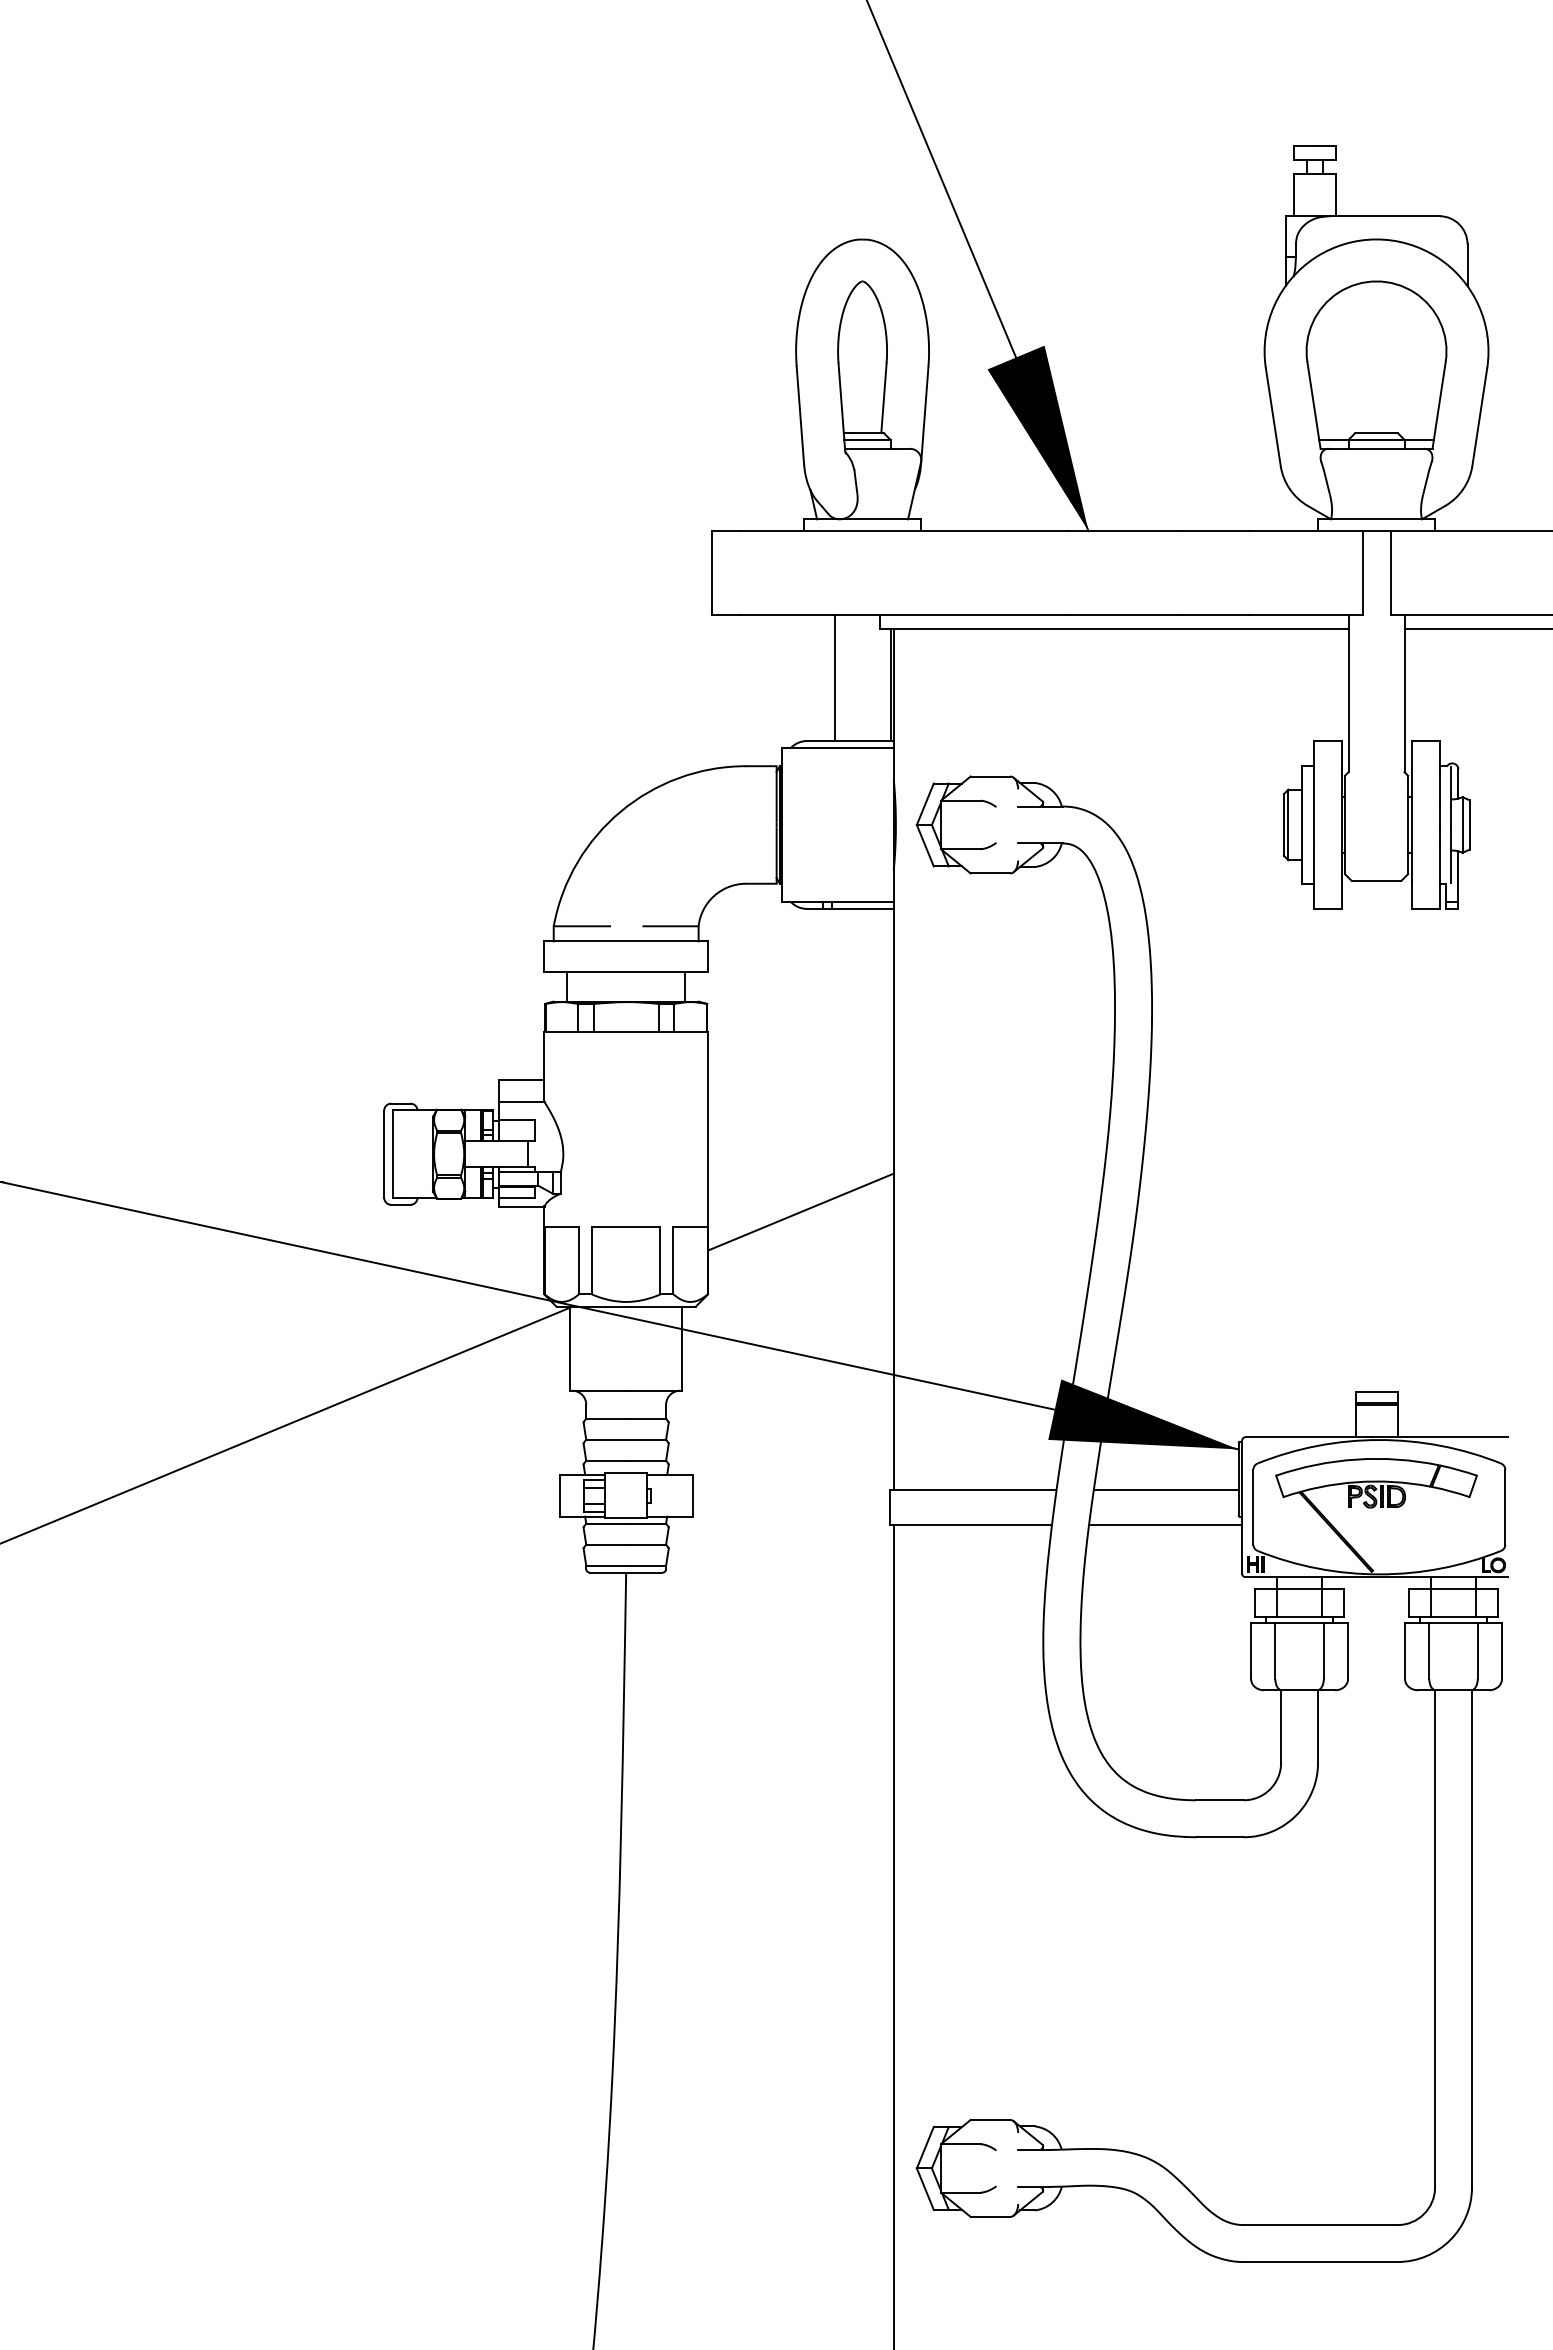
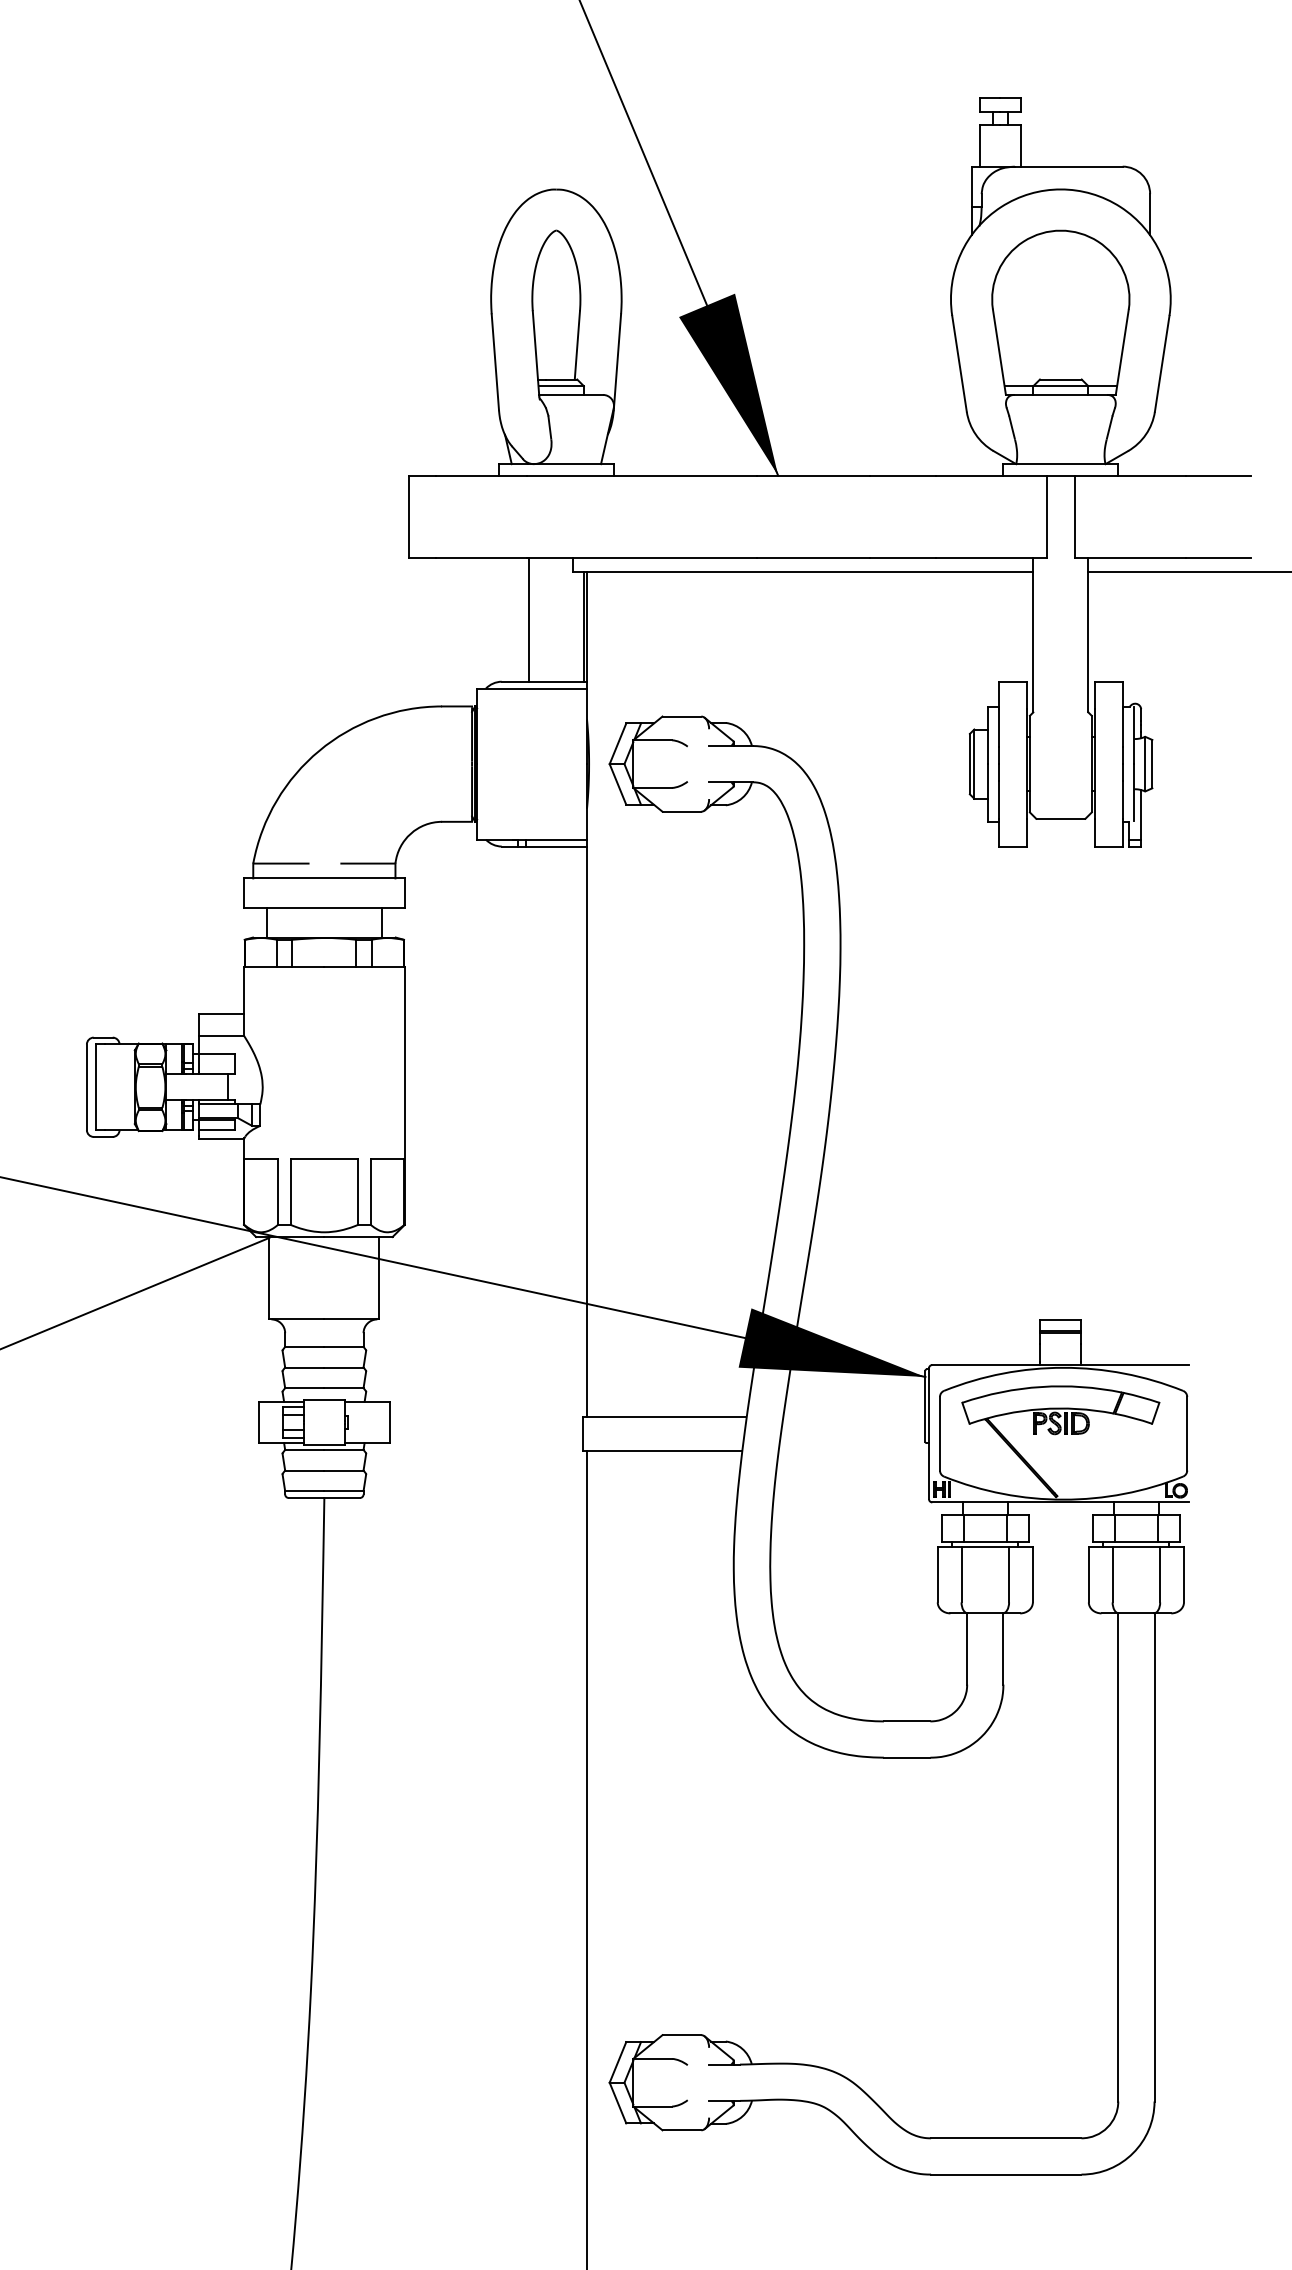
line: (800, 1211) -> (495, 1143), removed
line: (1165, 1489) -> (853, 1416), removed
line: (1165, 1524) -> (853, 1450), removed

